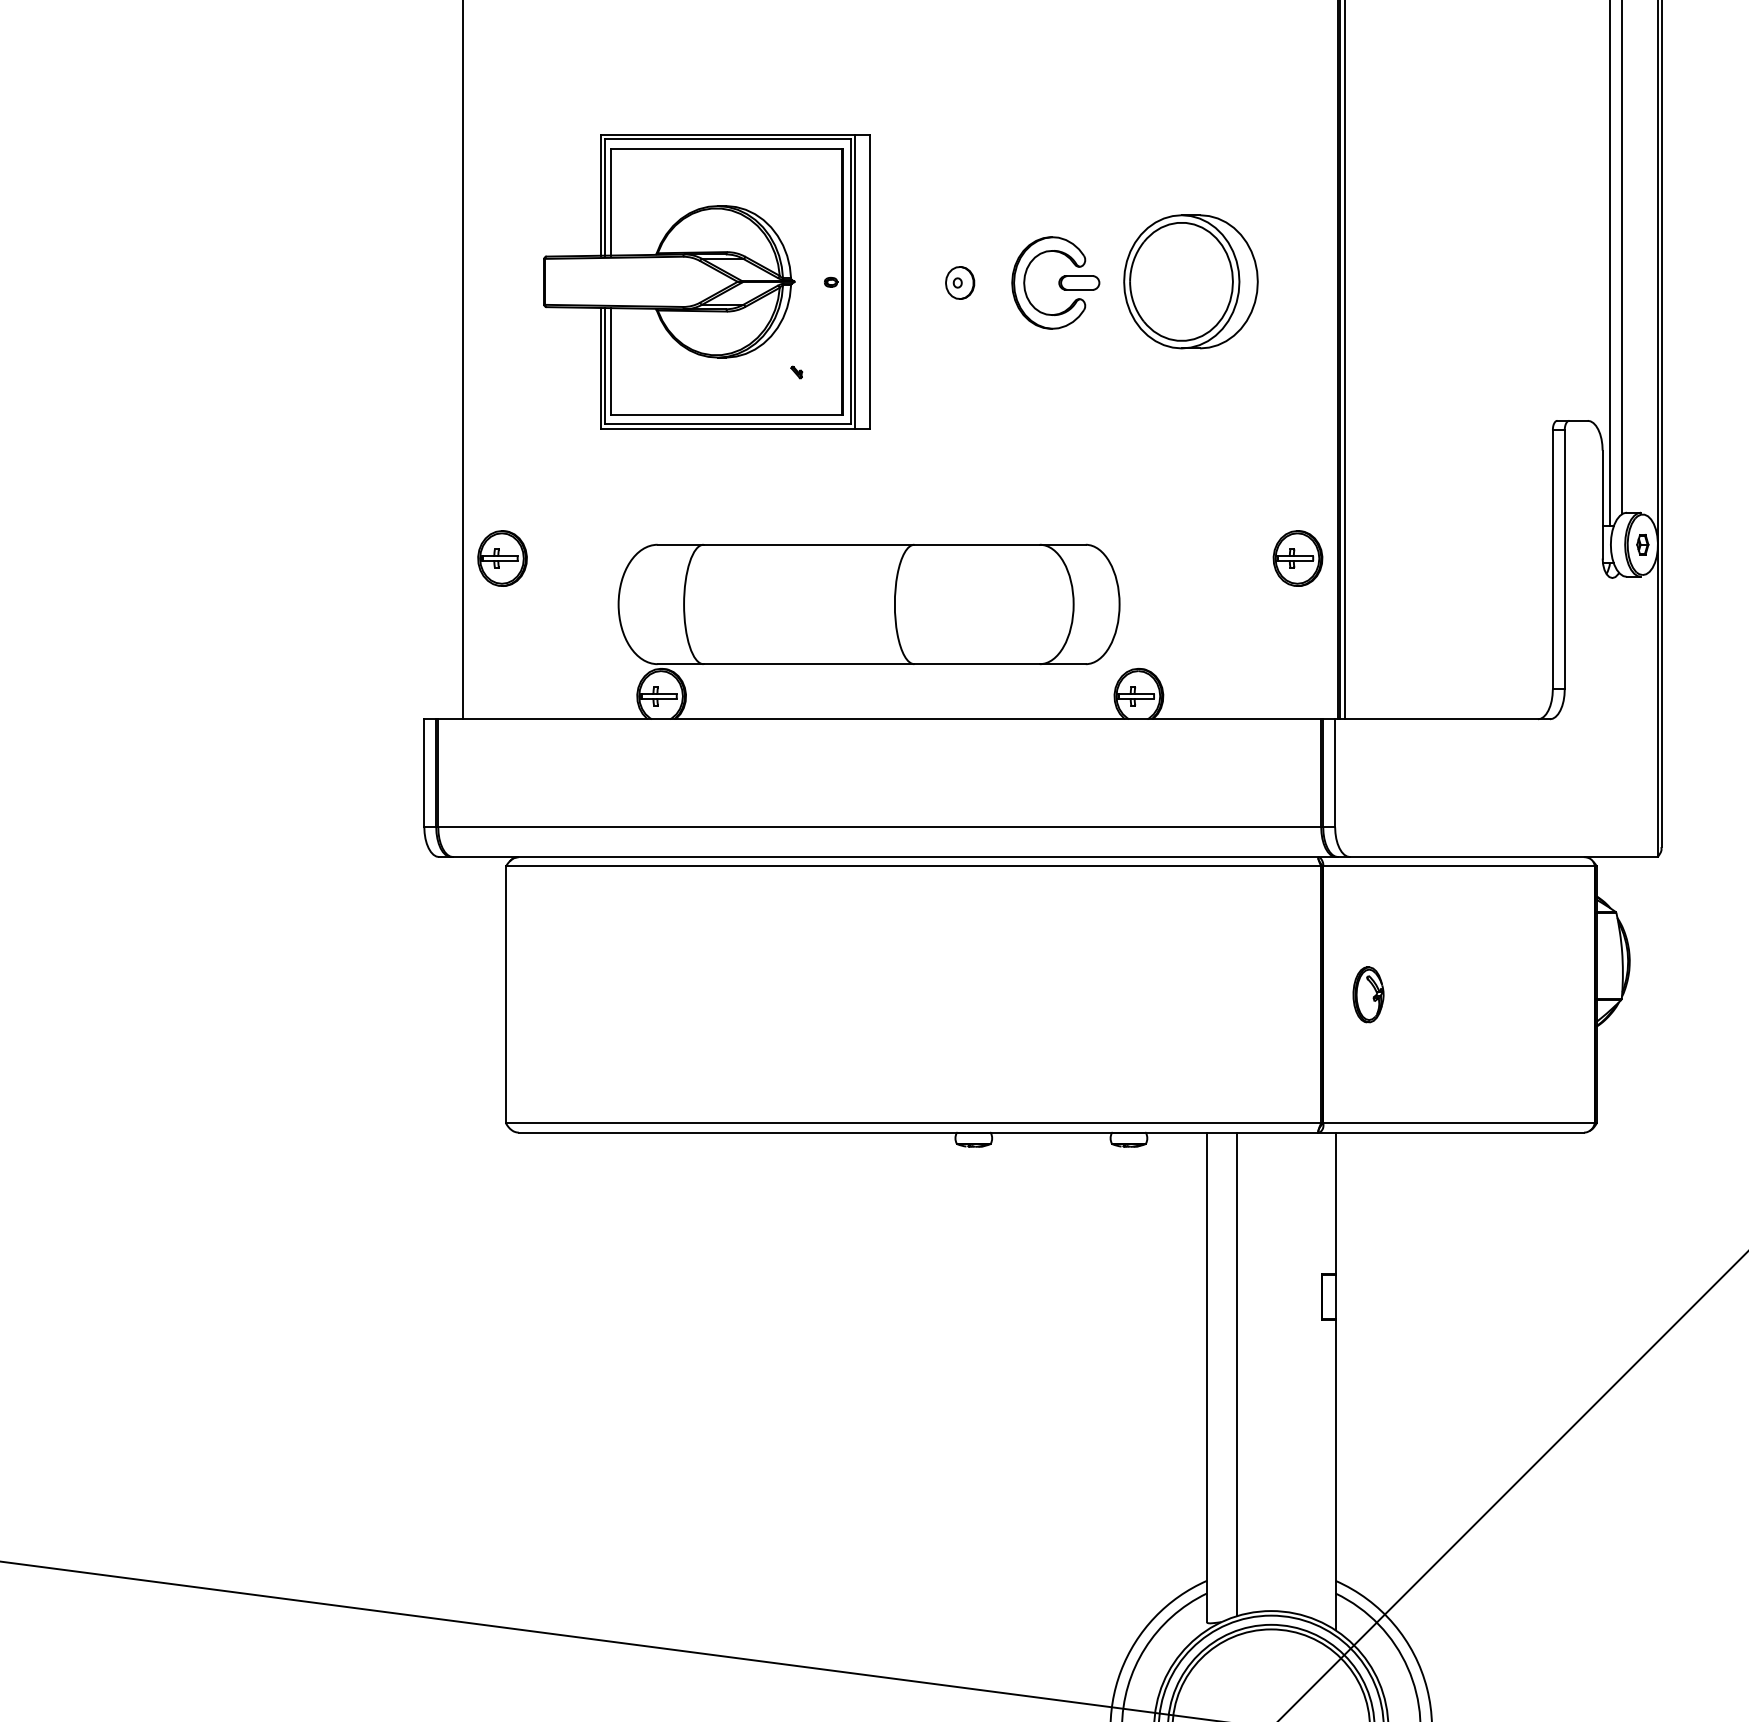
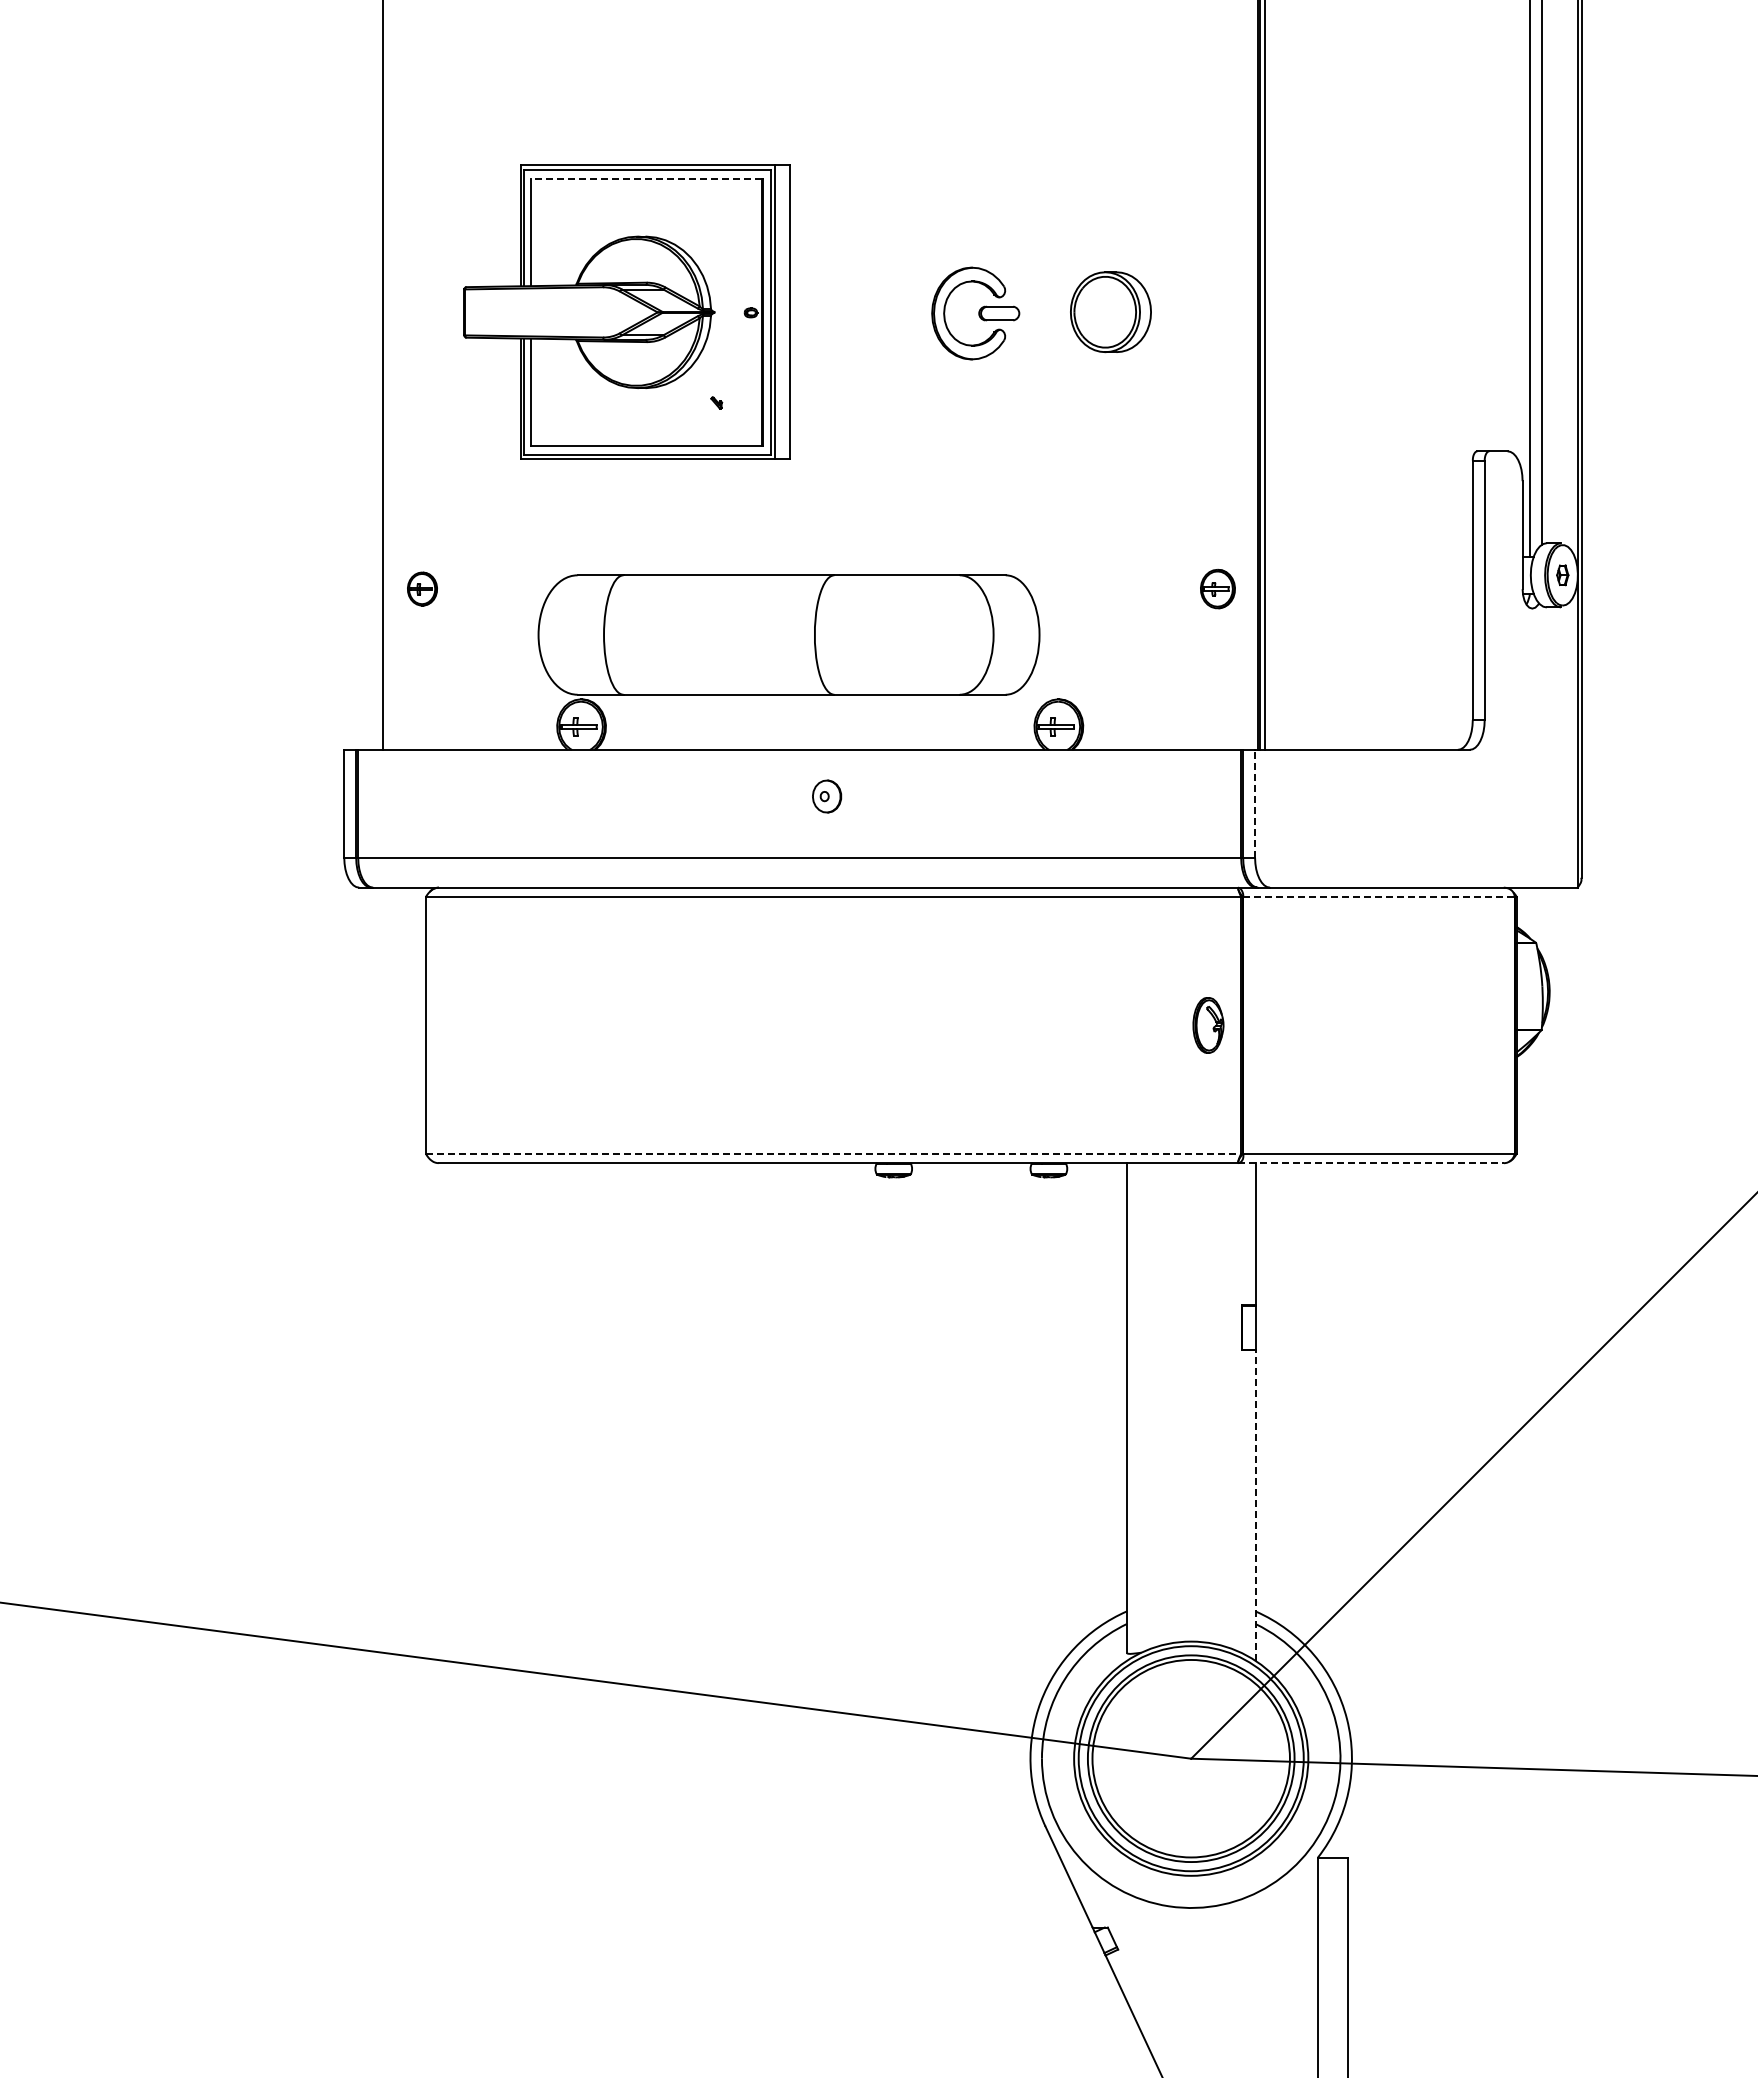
line: (726, 148) -> (646, 179), solid -> dashed
part: (1190, 280) -> (1110, 311), size x0.6
part: (960, 282) -> (827, 796), moved
part: (502, 557) -> (422, 588), size x0.6
part: (1297, 557) -> (1217, 588), size x0.7
line: (1335, 772) -> (1255, 803), solid -> dashed
line: (1459, 866) -> (1379, 897), solid -> dashed
part: (1368, 994) -> (1208, 1025), moved
line: (913, 1122) -> (833, 1153), solid -> dashed
line: (1451, 1132) -> (1371, 1163), solid -> dashed
line: (1236, 1373) -> (1156, 1404), removed
line: (1335, 1474) -> (1255, 1505), solid -> dashed

